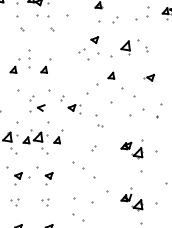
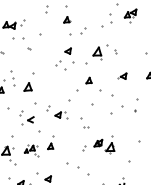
part: (45, 65) -> (28, 81), size x1.4
part: (35, 141) -> (31, 150), size x0.6
part: (131, 149) -> (103, 145), moved

